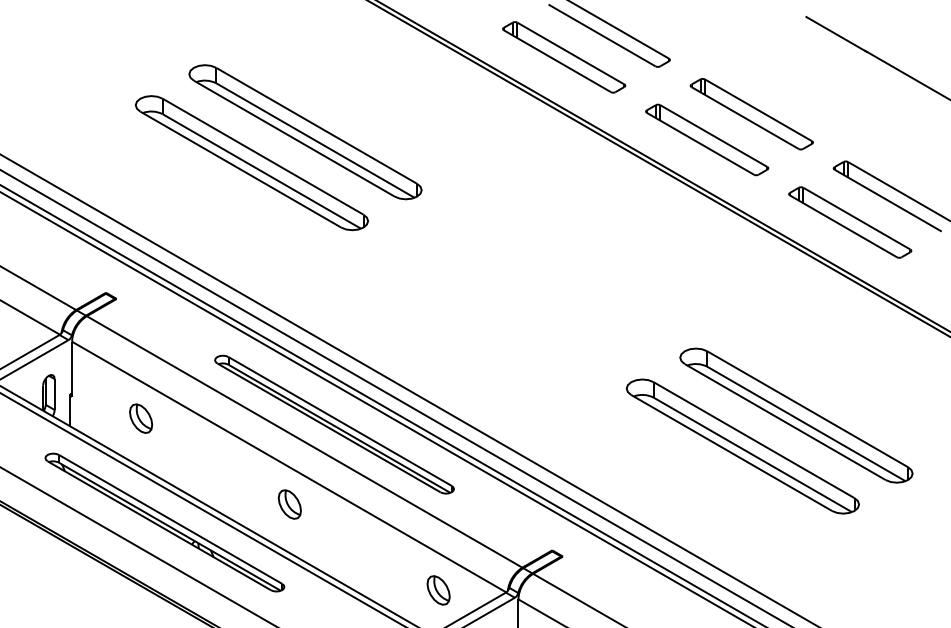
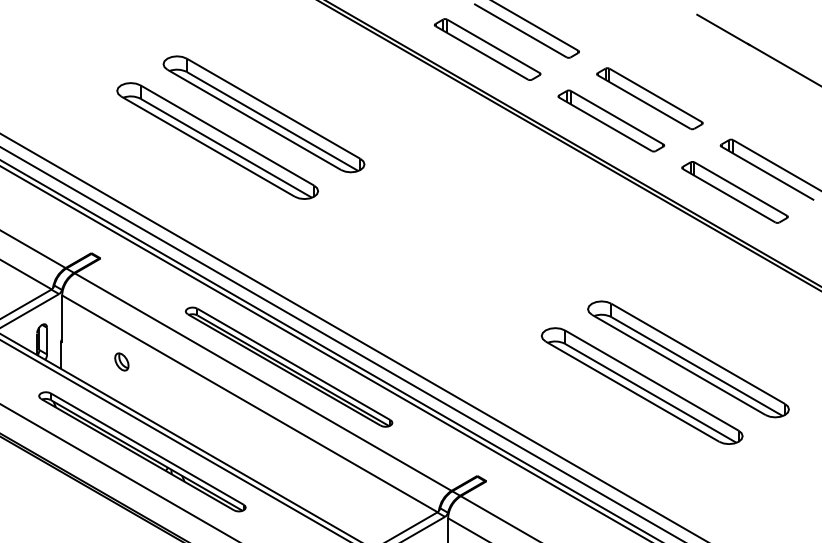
part: (140, 418) -> (121, 361), size x0.7
part: (289, 504) -> (250, 436), removed
part: (437, 590) -> (378, 510), removed

